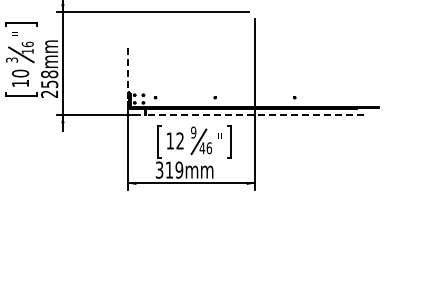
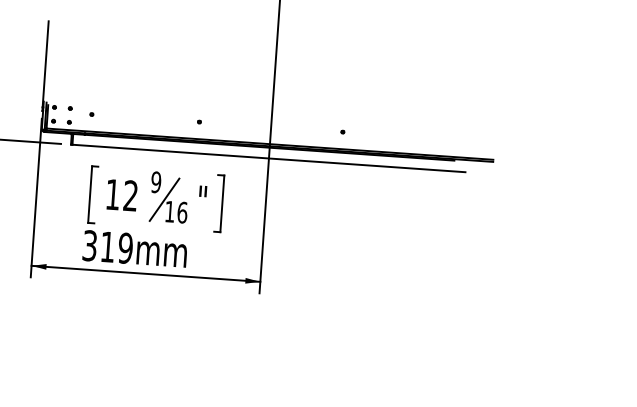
line: (128, 71) -> (46, 64), dashed -> solid
line: (254, 115) -> (268, 159), dashed -> solid
text: (202, 148) -> (170, 212), 46 -> 16

